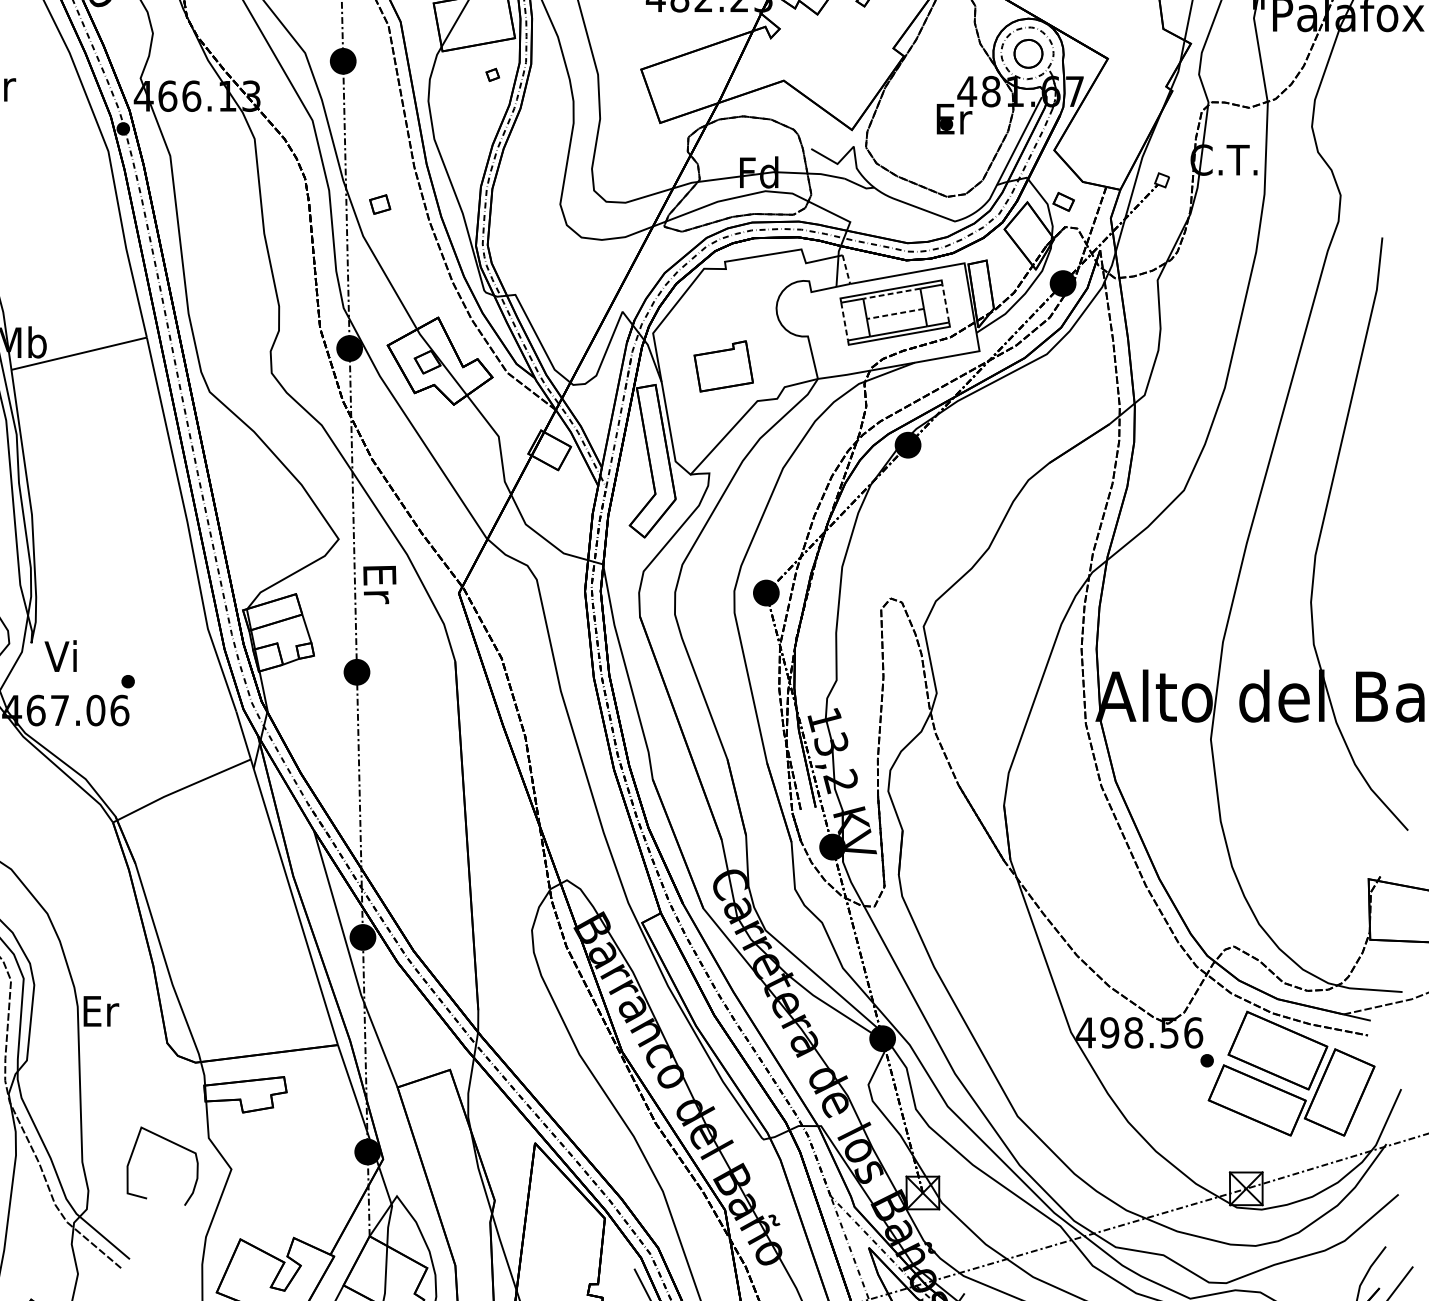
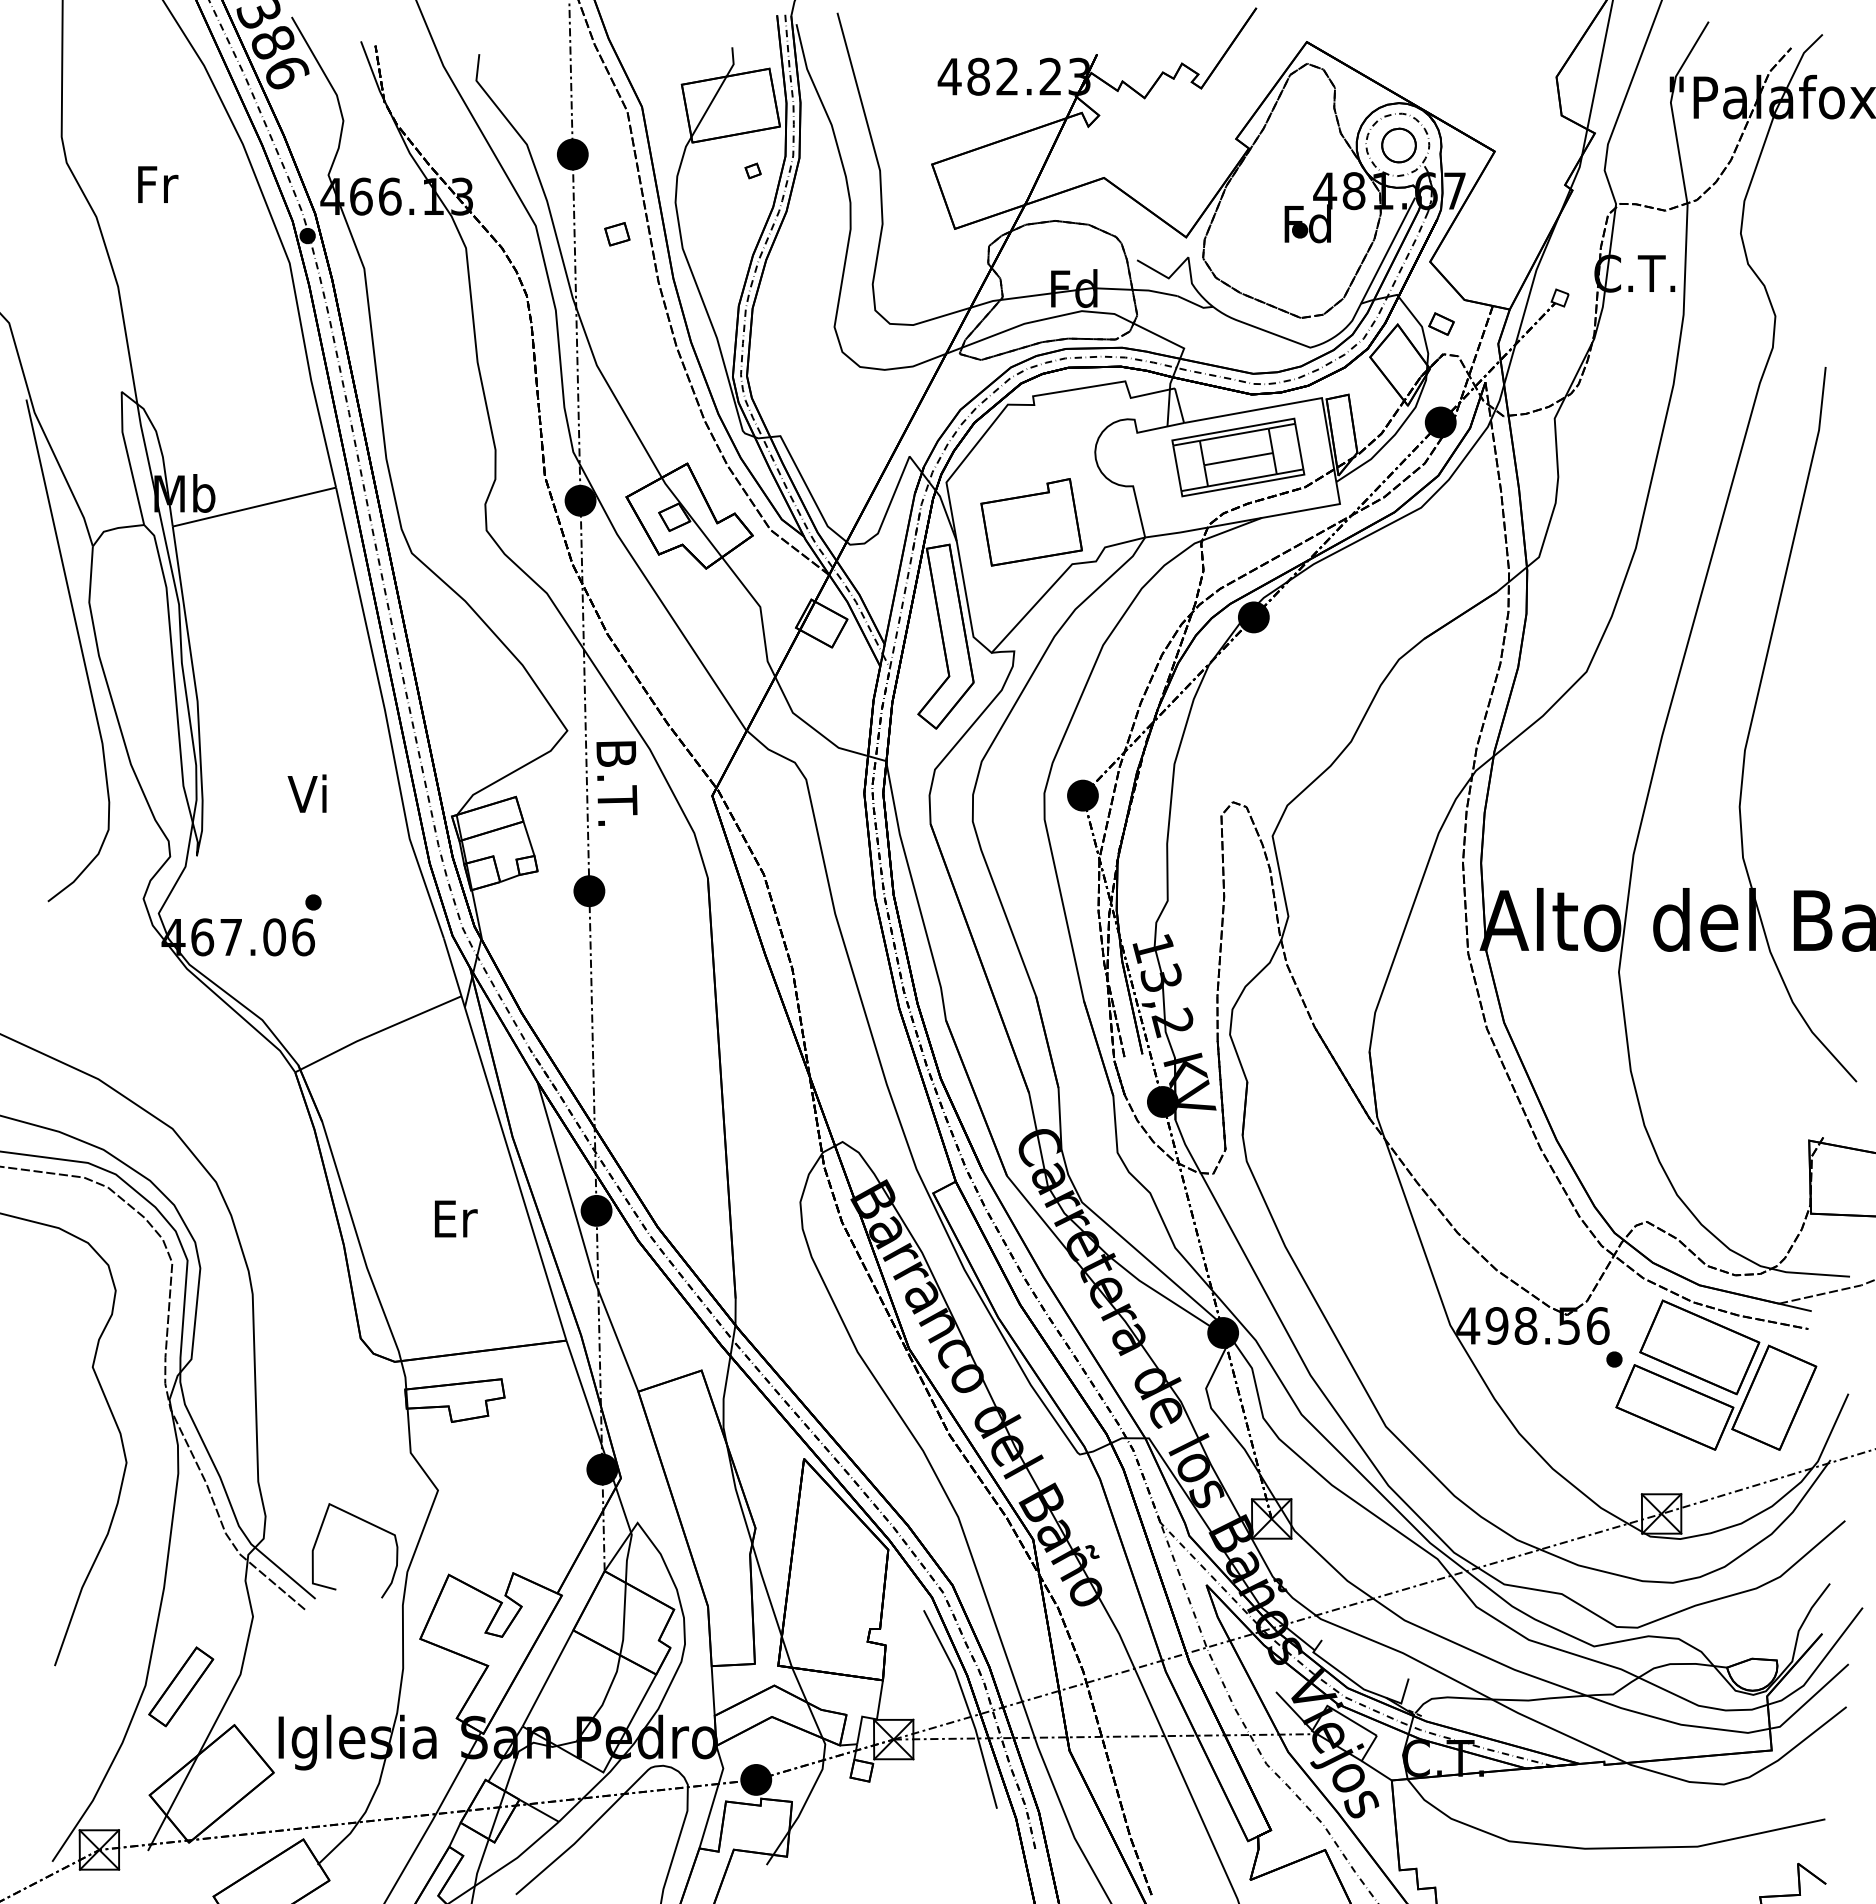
text: (952, 118) -> (1307, 223), Er -> Fd
part: (380, 204) -> (617, 234), moved
line: (846, 269) -> (1179, 405), dashed -> solid
line: (892, 293) -> (1234, 434), dashed -> solid
line: (945, 303) -> (1299, 446), dashed -> solid
line: (895, 314) -> (1238, 459), dashed -> solid
line: (844, 321) -> (1177, 468), dashed -> solid
part: (723, 366) -> (1031, 522), size x1.43
text: (379, 582) -> (616, 783), Er -> B.T.
text: (60, 655) -> (306, 793), moved
text: (101, 1010) -> (456, 1218), moved
curve: (172, 1143) -> (367, 1523), moved

